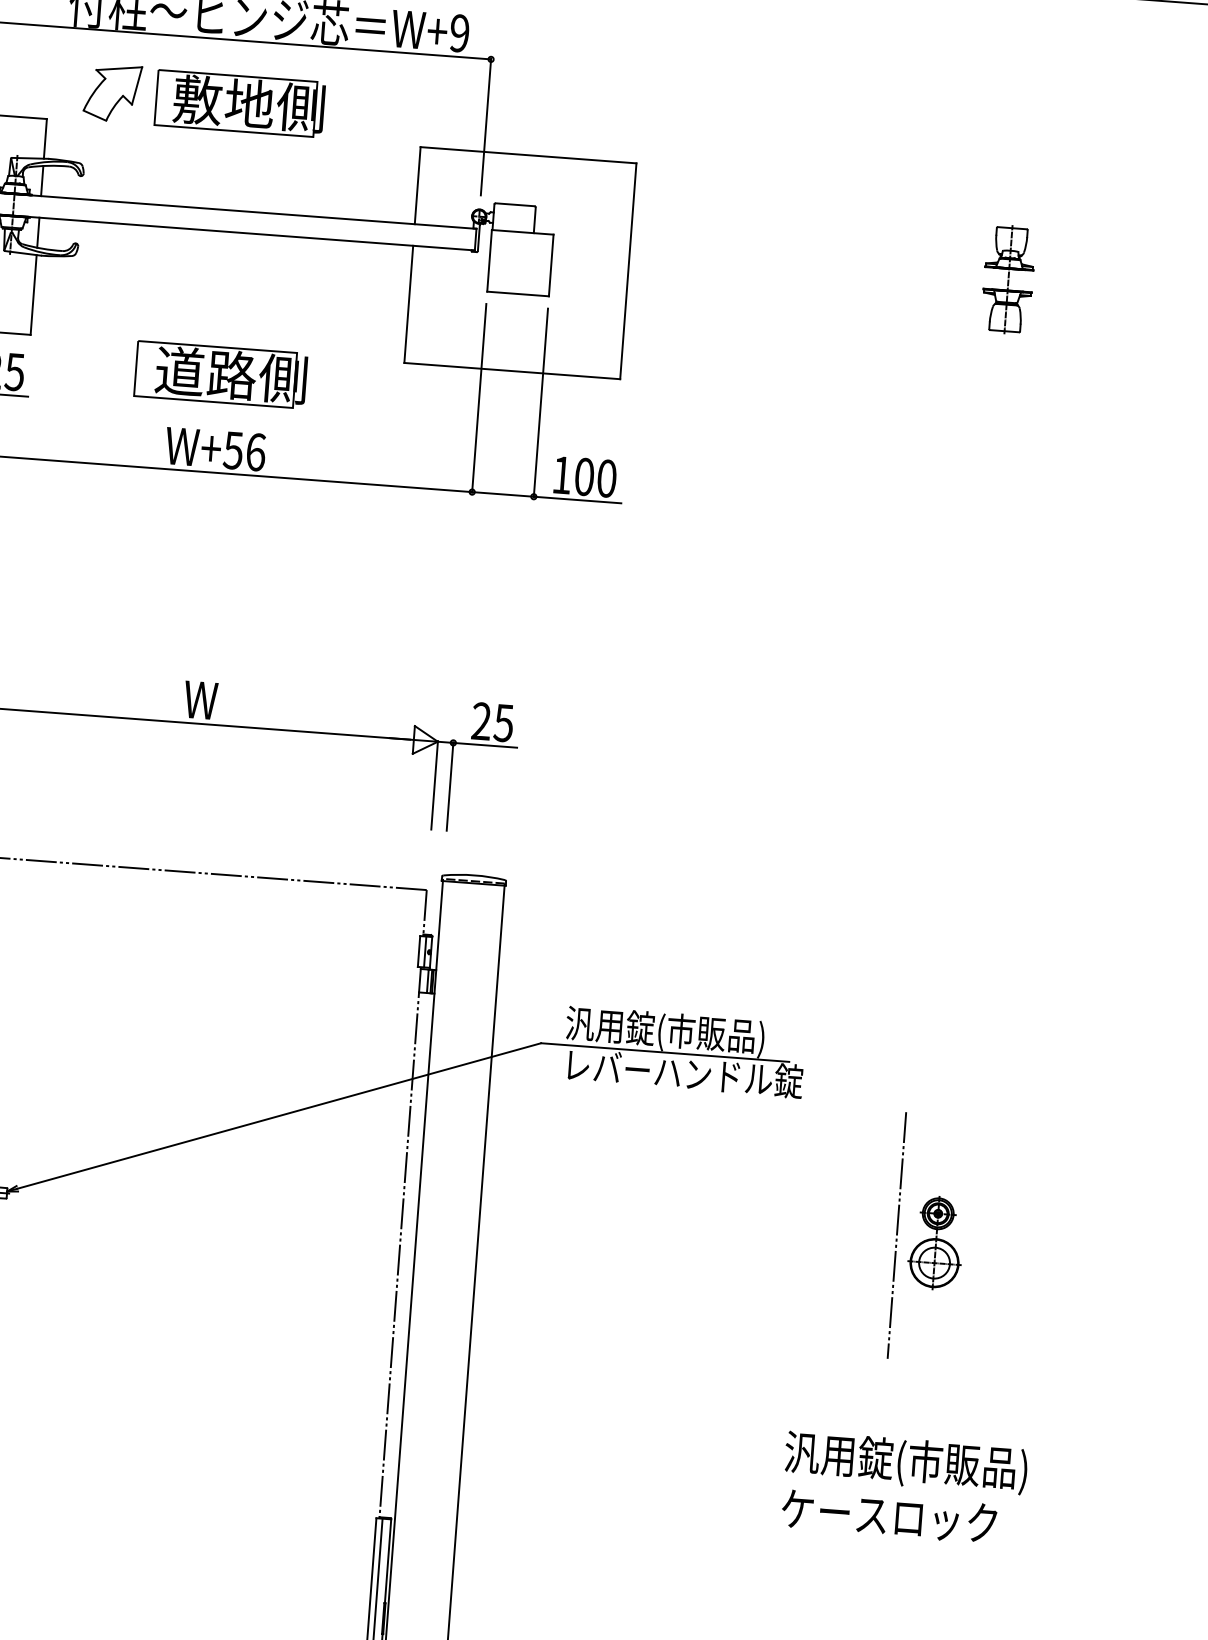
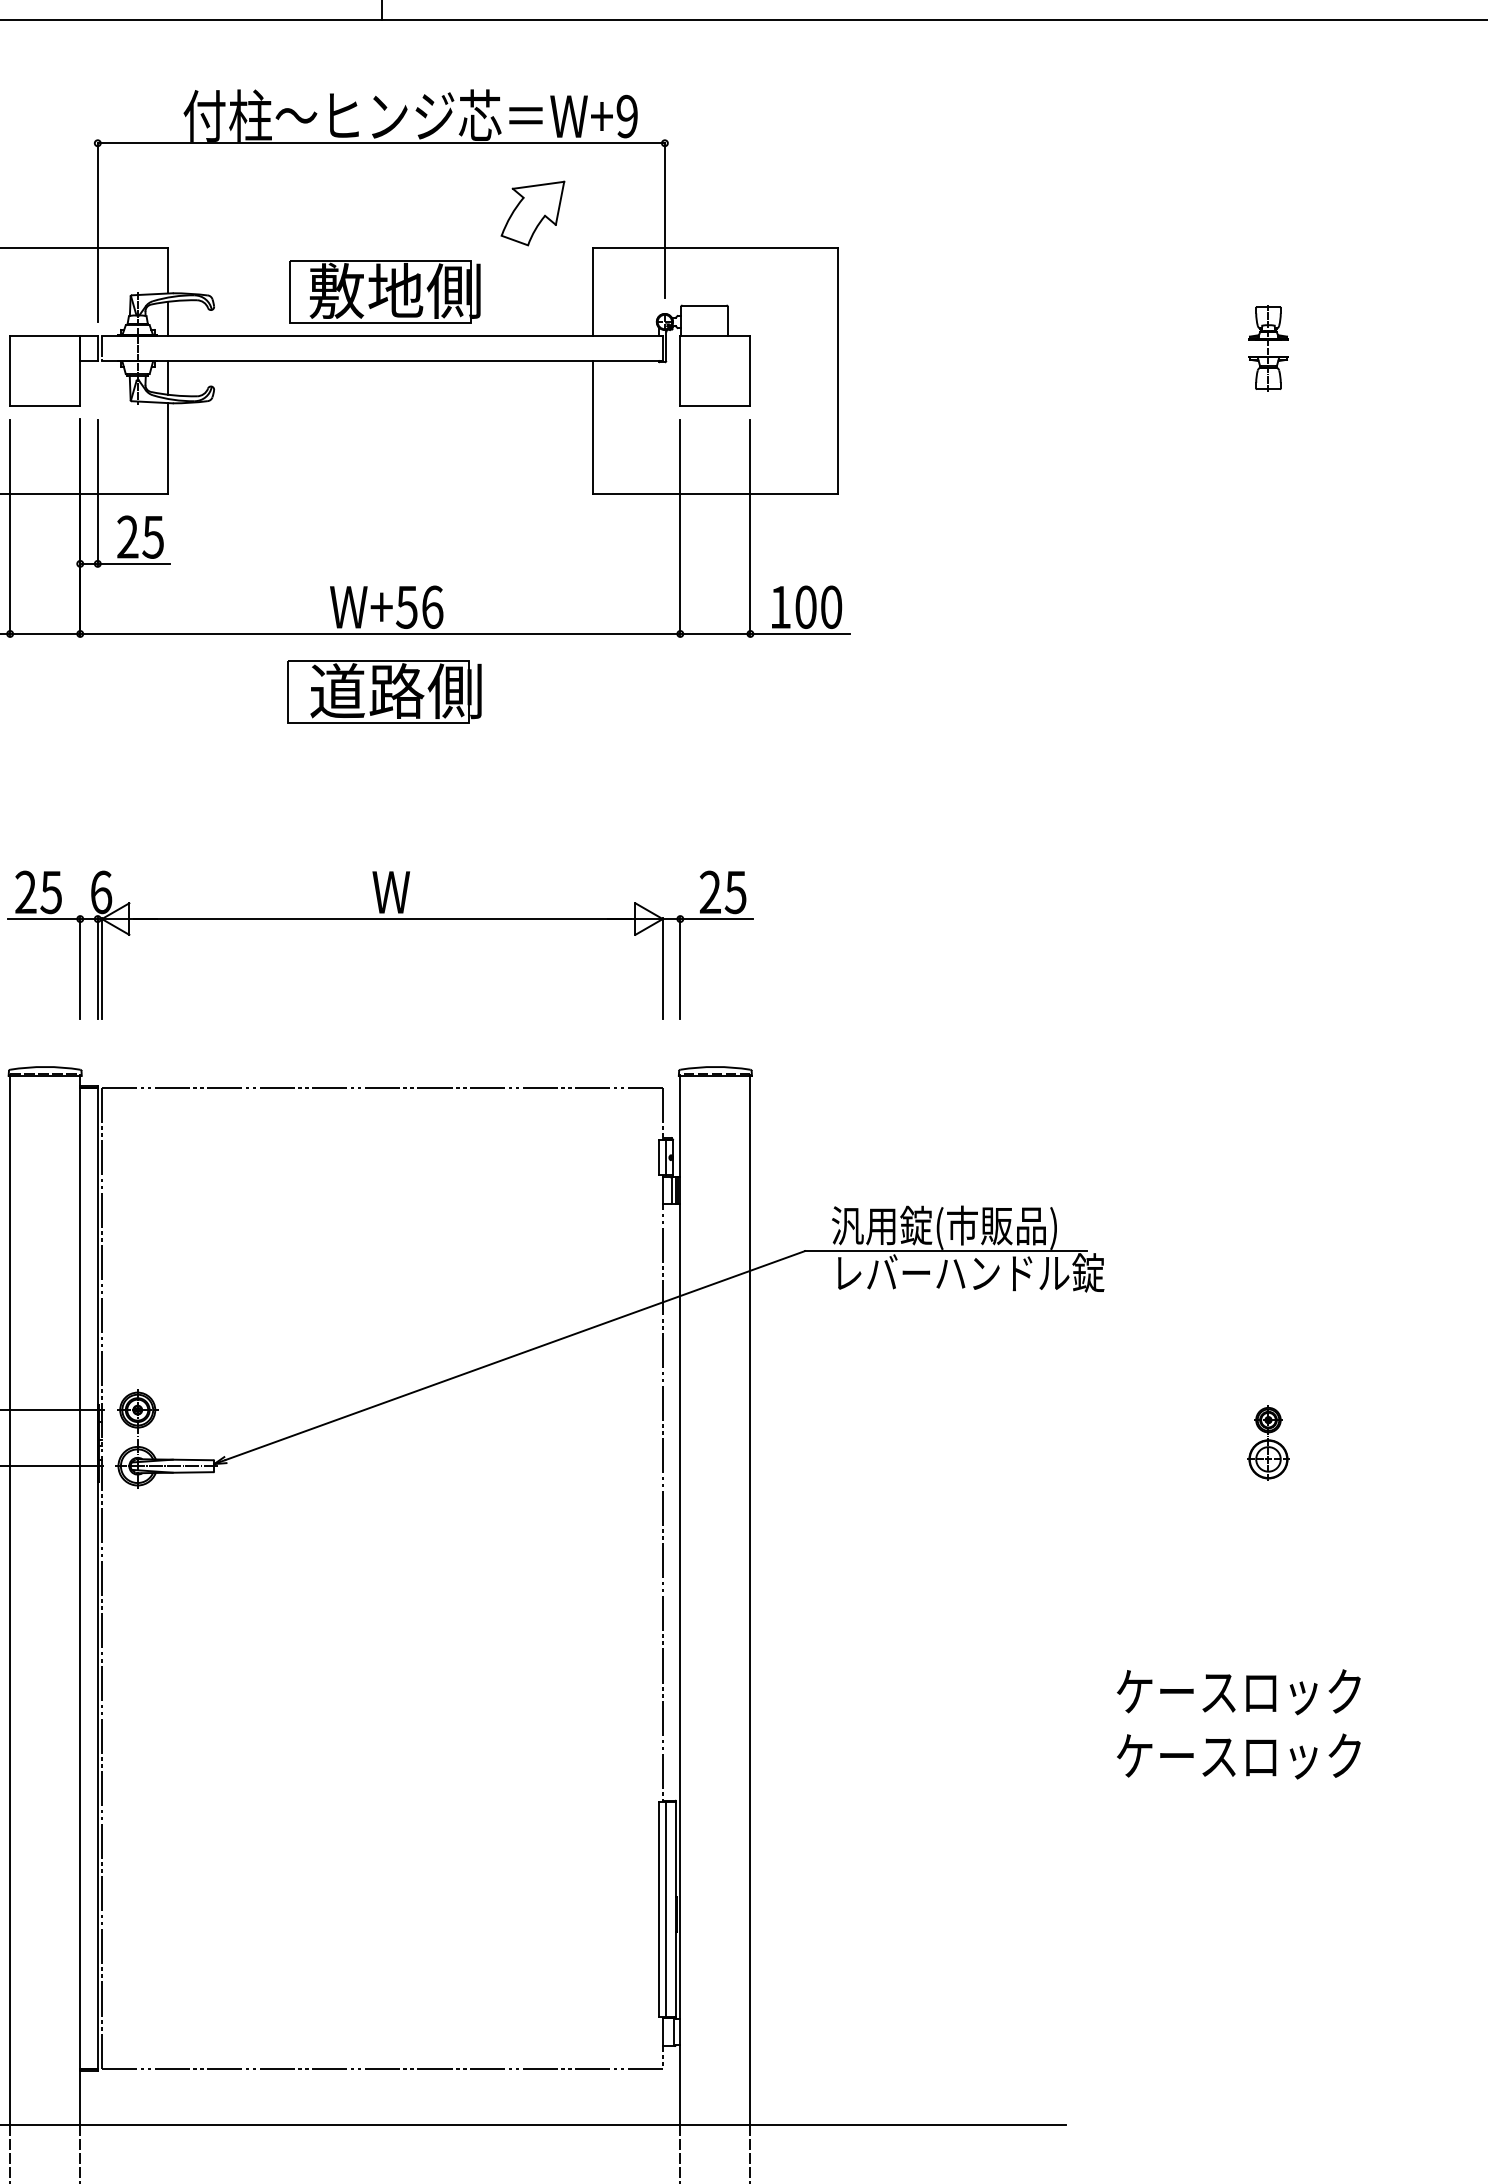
part: (112, 93) -> (532, 213), moved
part: (239, 103) -> (384, 291), moved
part: (1008, 278) -> (1268, 347), size x0.7
part: (221, 374) -> (384, 691), moved
line: (896, 1234) -> (1223, 1437), removed
part: (936, 1243) -> (1268, 1443), size x0.7
text: (905, 1462) -> (1252, 1694), 汎用錠(市販品) -> ケースロック

